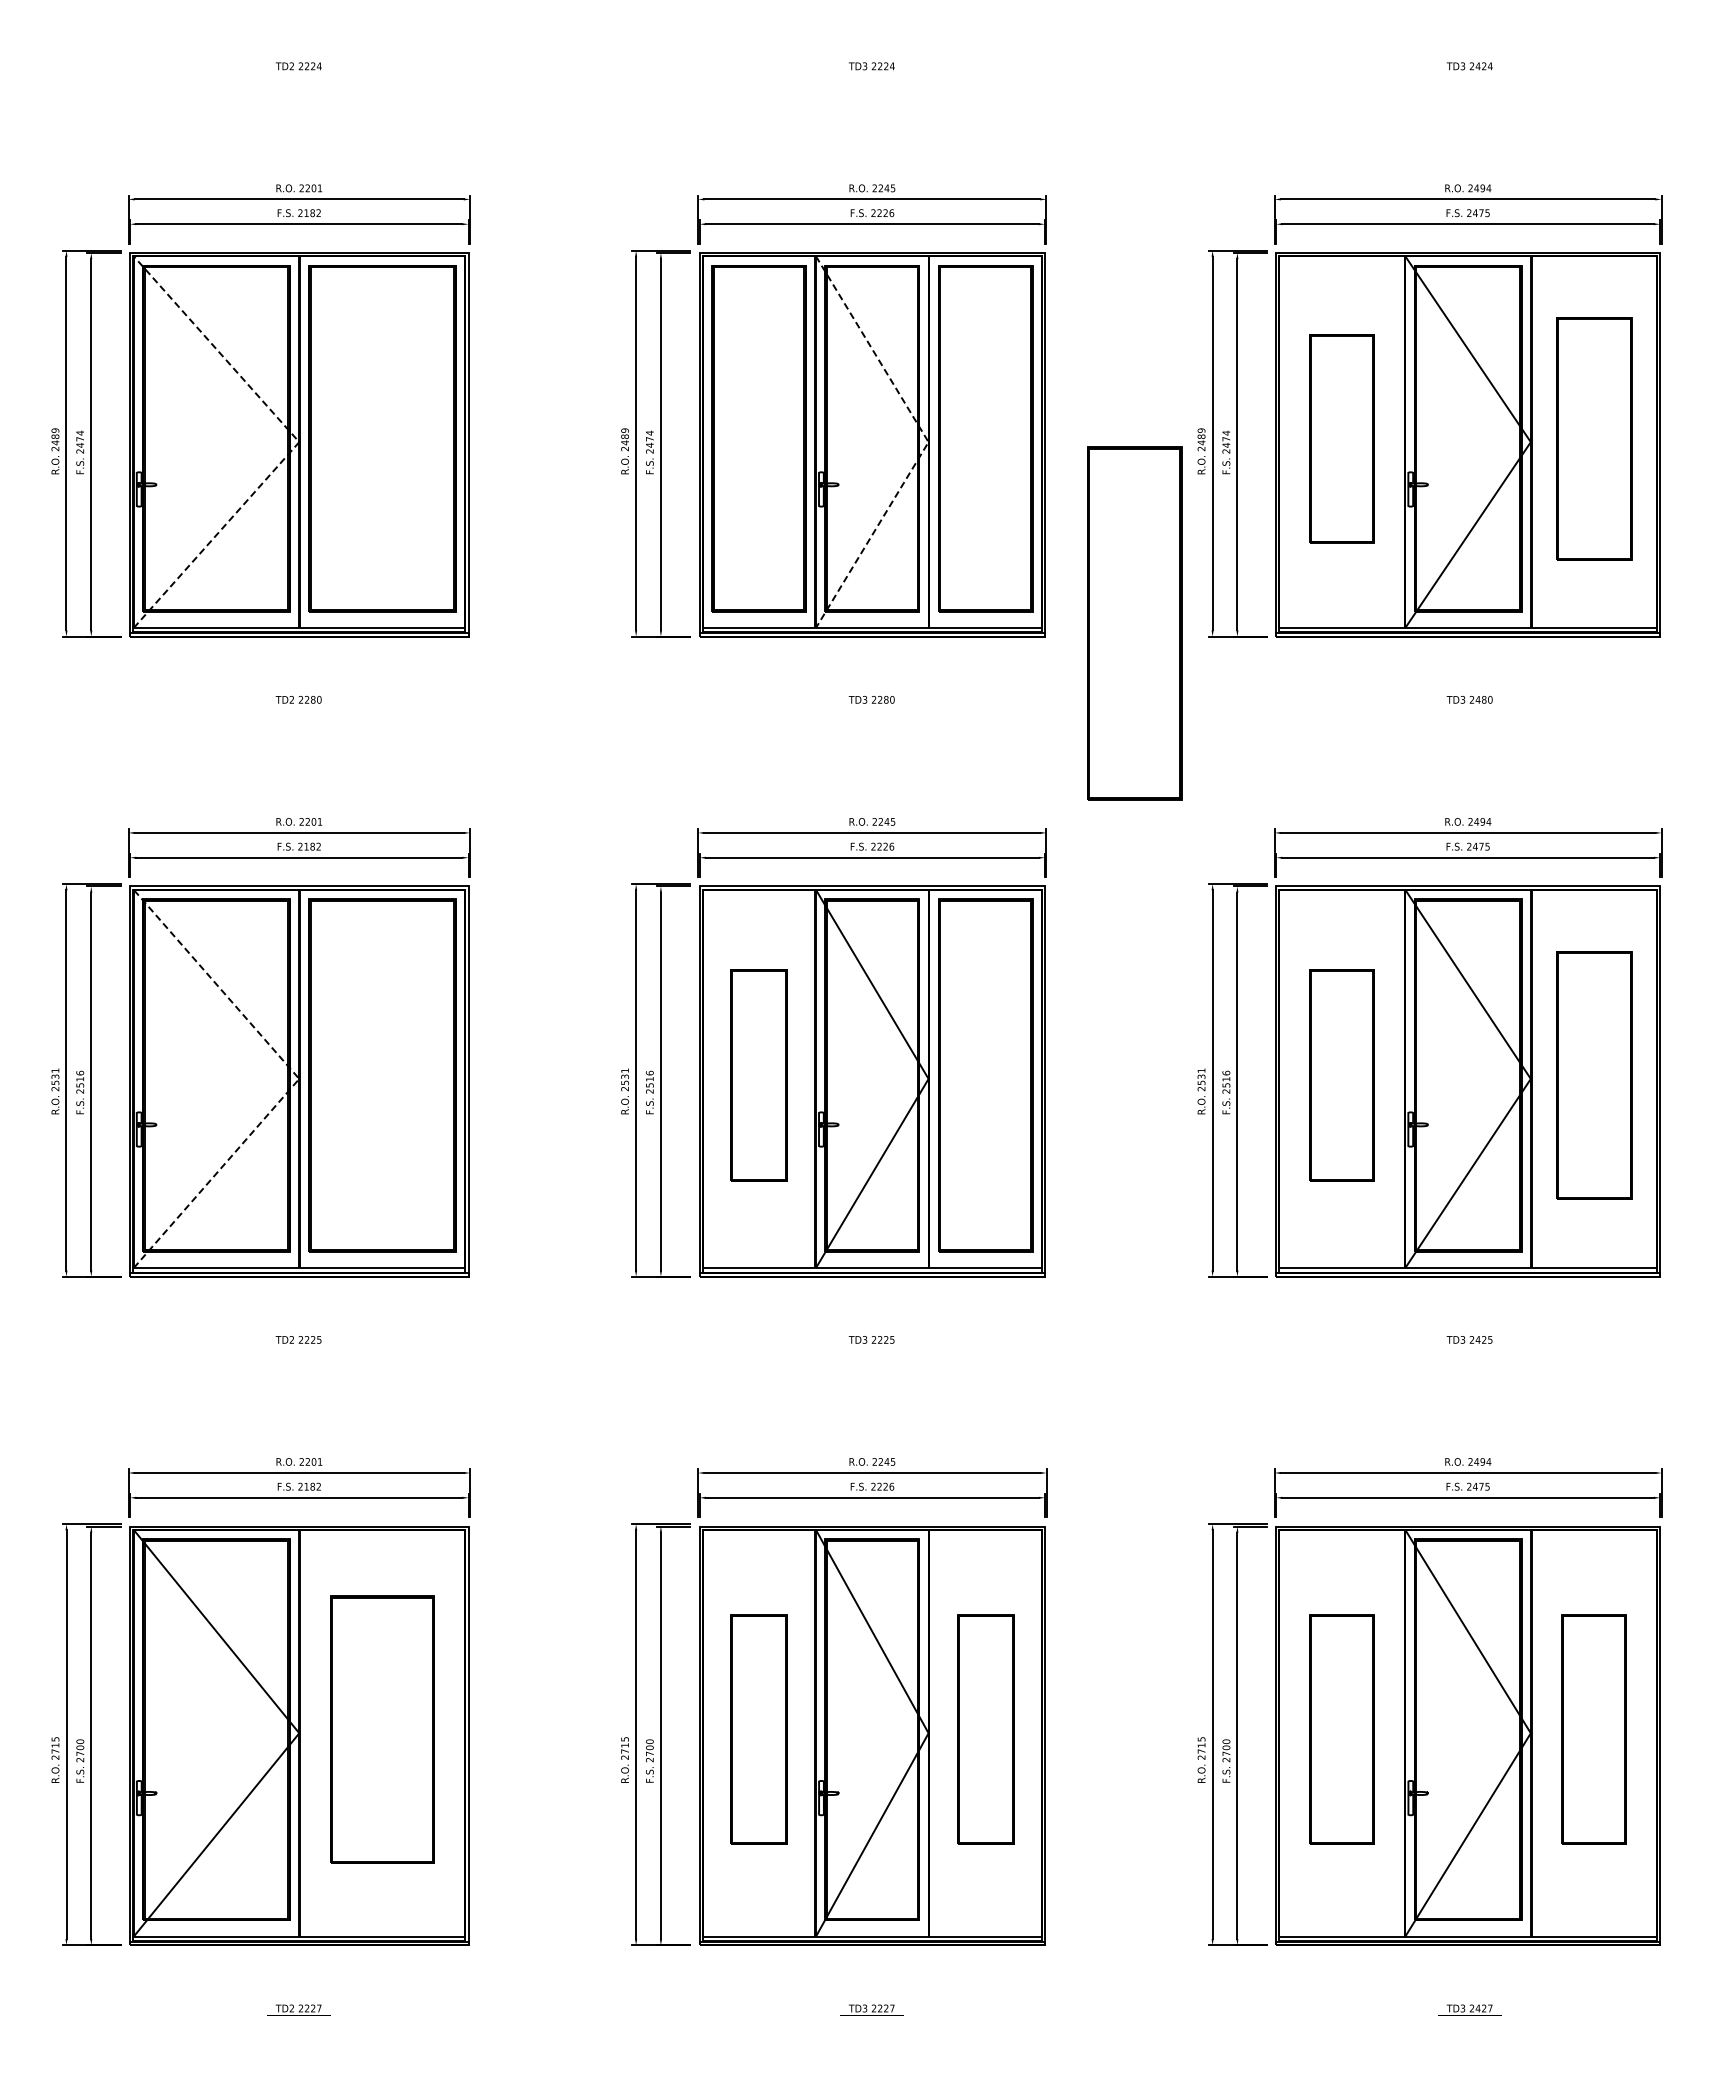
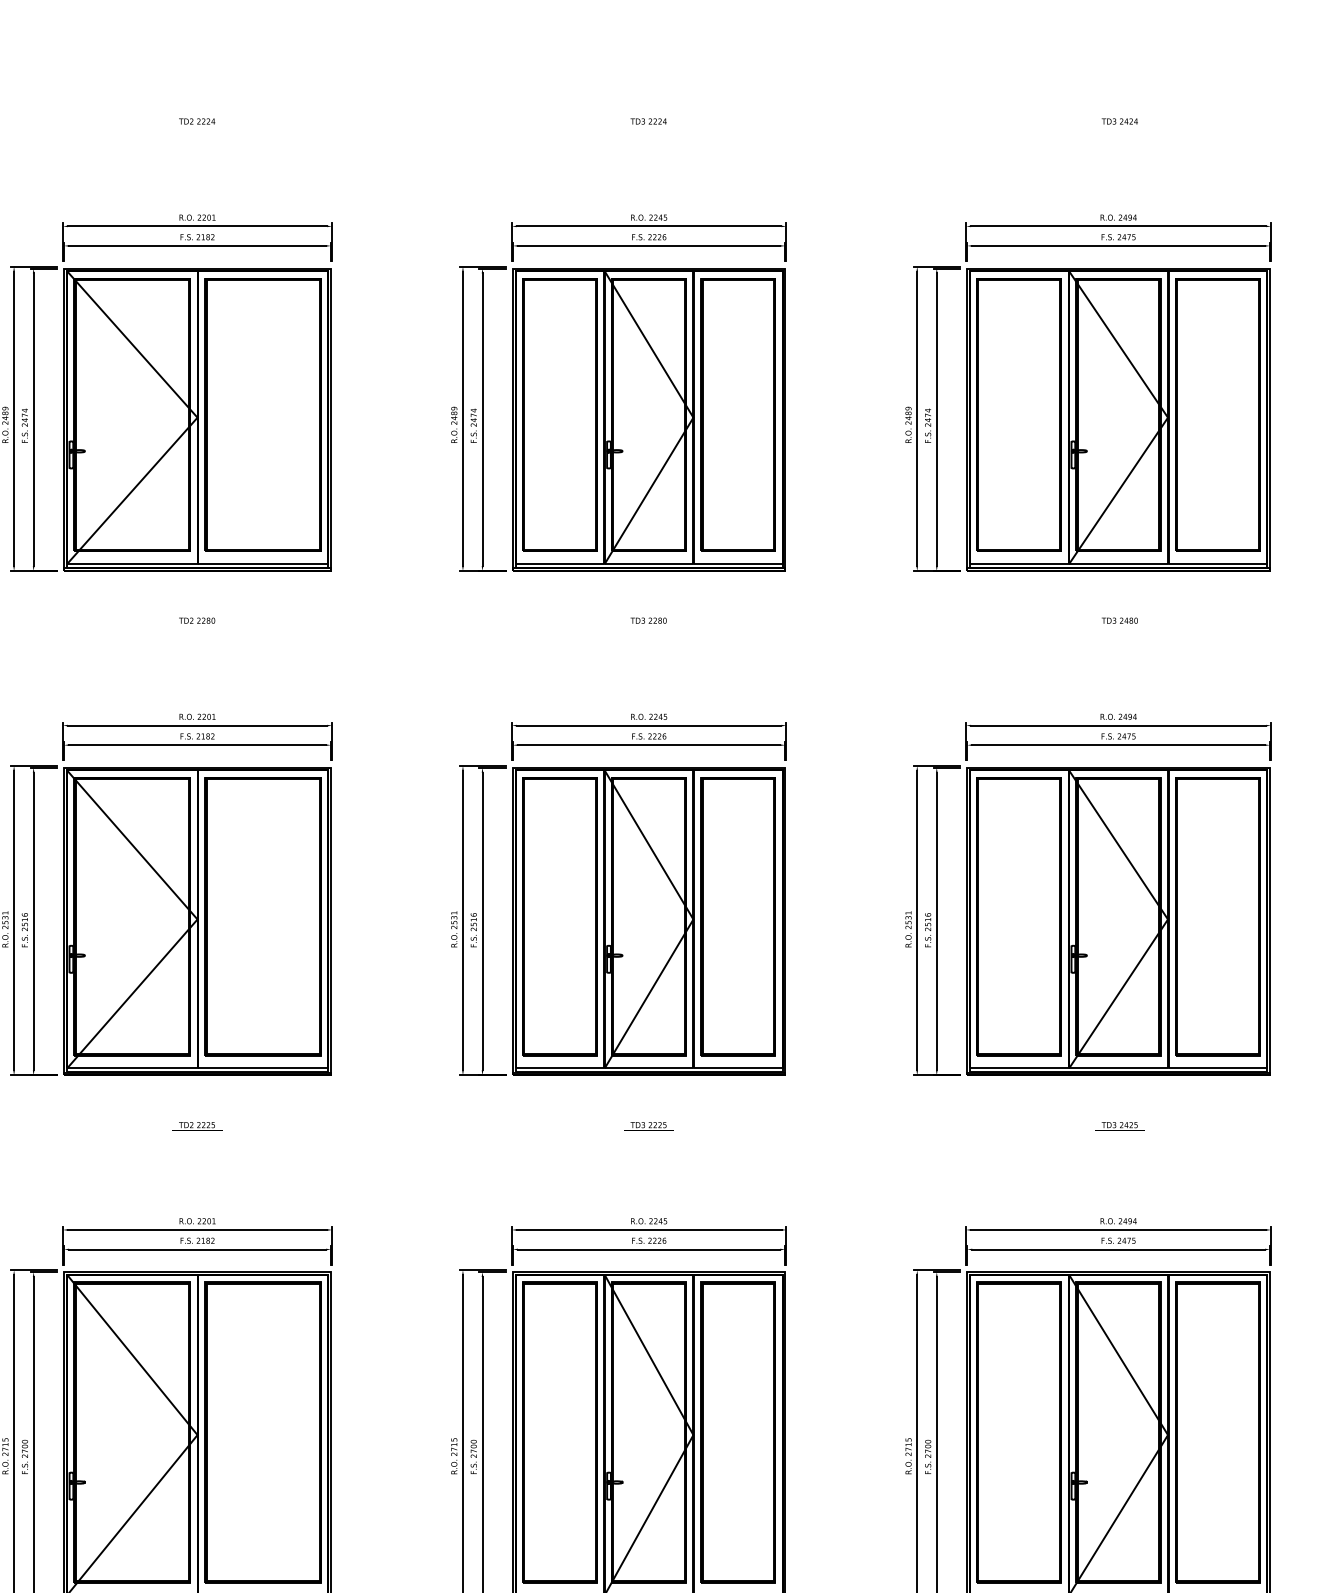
part: (1341, 438) -> (1018, 414), size x1.67
part: (1594, 438) -> (1218, 414), size x1.43
line: (299, 442) -> (197, 417), dashed -> solid
line: (928, 442) -> (693, 417), dashed -> solid
part: (1134, 623) -> (855, 560), removed
part: (758, 1075) -> (559, 916), size x1.67
part: (1341, 1075) -> (1018, 916), size x1.67
part: (1594, 1075) -> (1218, 916), size x1.43
line: (299, 1078) -> (197, 919), dashed -> solid
part: (382, 1729) -> (263, 1432), size x1.43
part: (758, 1729) -> (559, 1432), size x1.67
part: (985, 1729) -> (738, 1432), size x1.67
part: (1341, 1729) -> (1018, 1432), size x1.67
part: (1594, 1729) -> (1218, 1432), size x1.67

